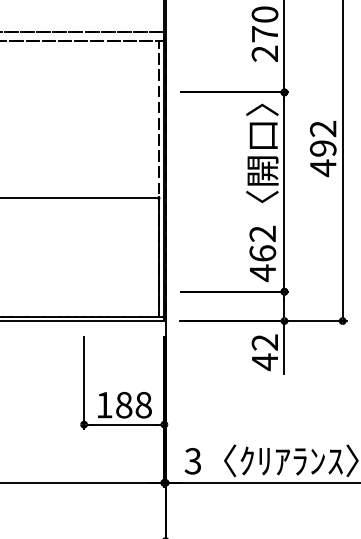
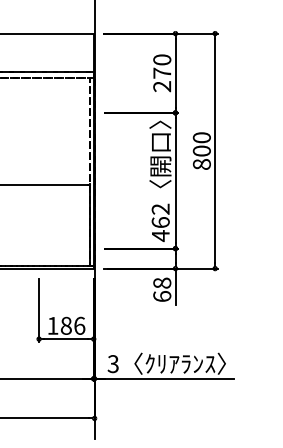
text: (322, 149) -> (201, 151), 492 -> 800
text: (265, 351) -> (162, 289), 42 -> 68
text: (143, 404) -> (79, 325), 188 -> 186

